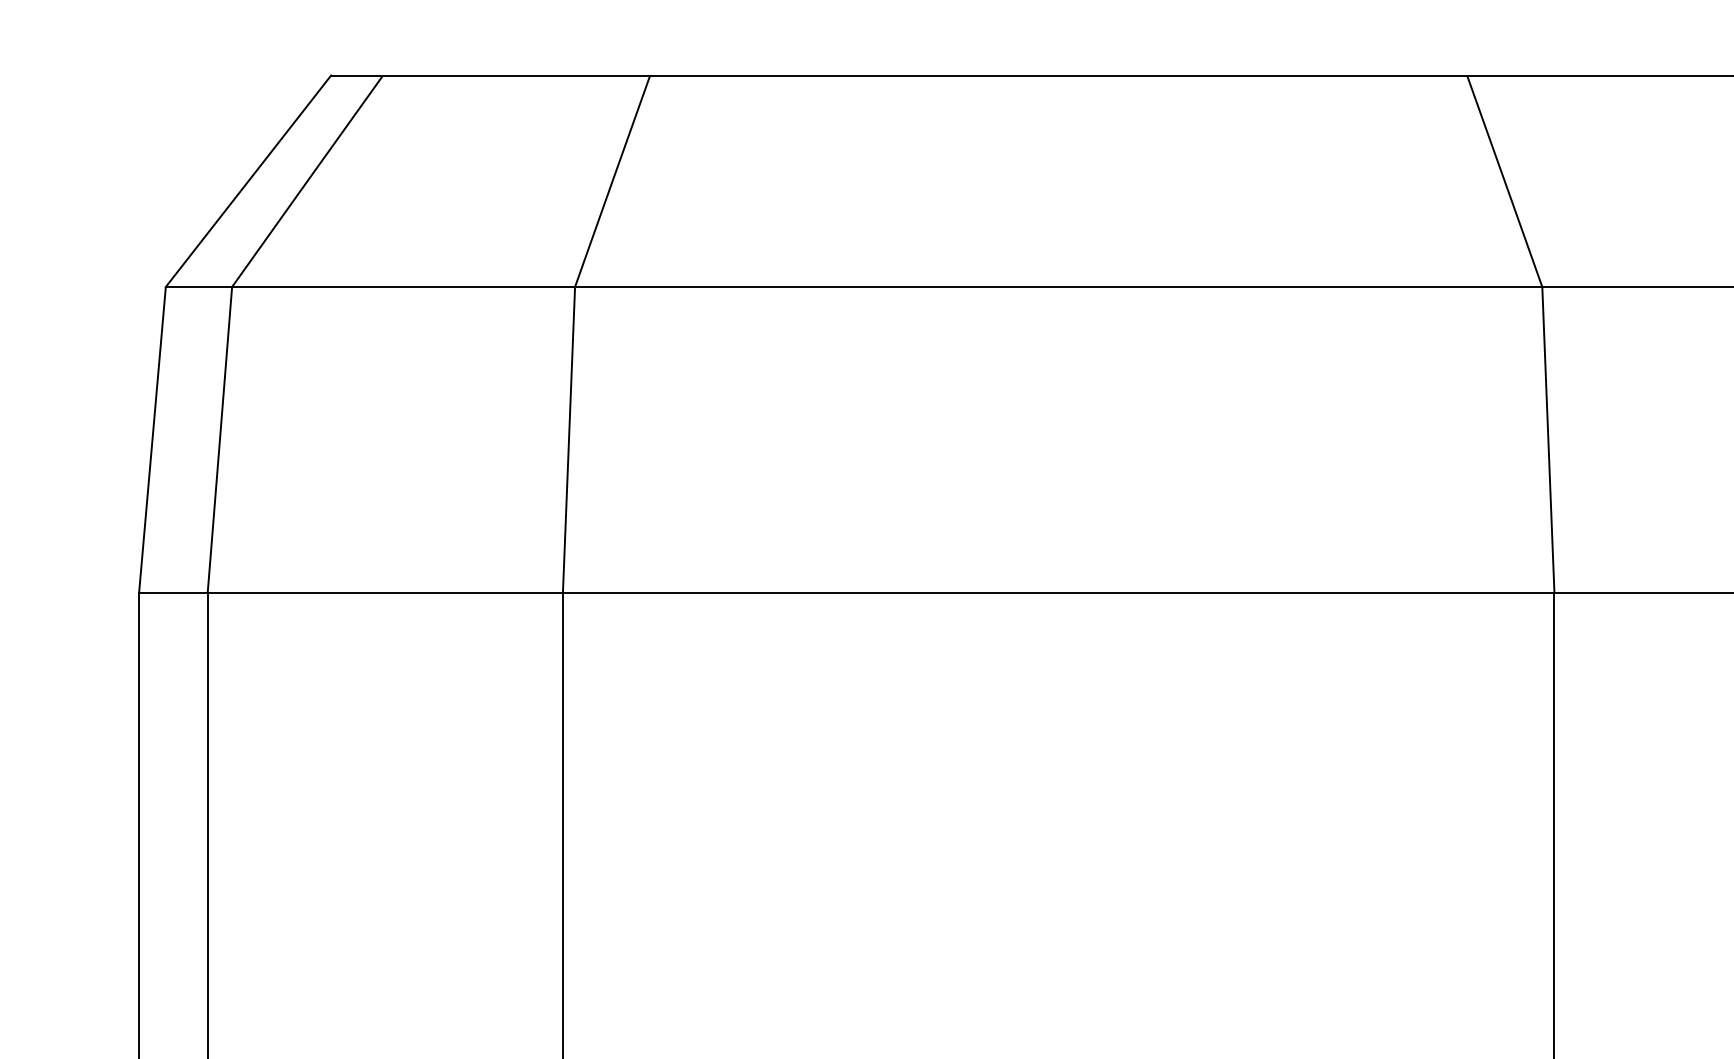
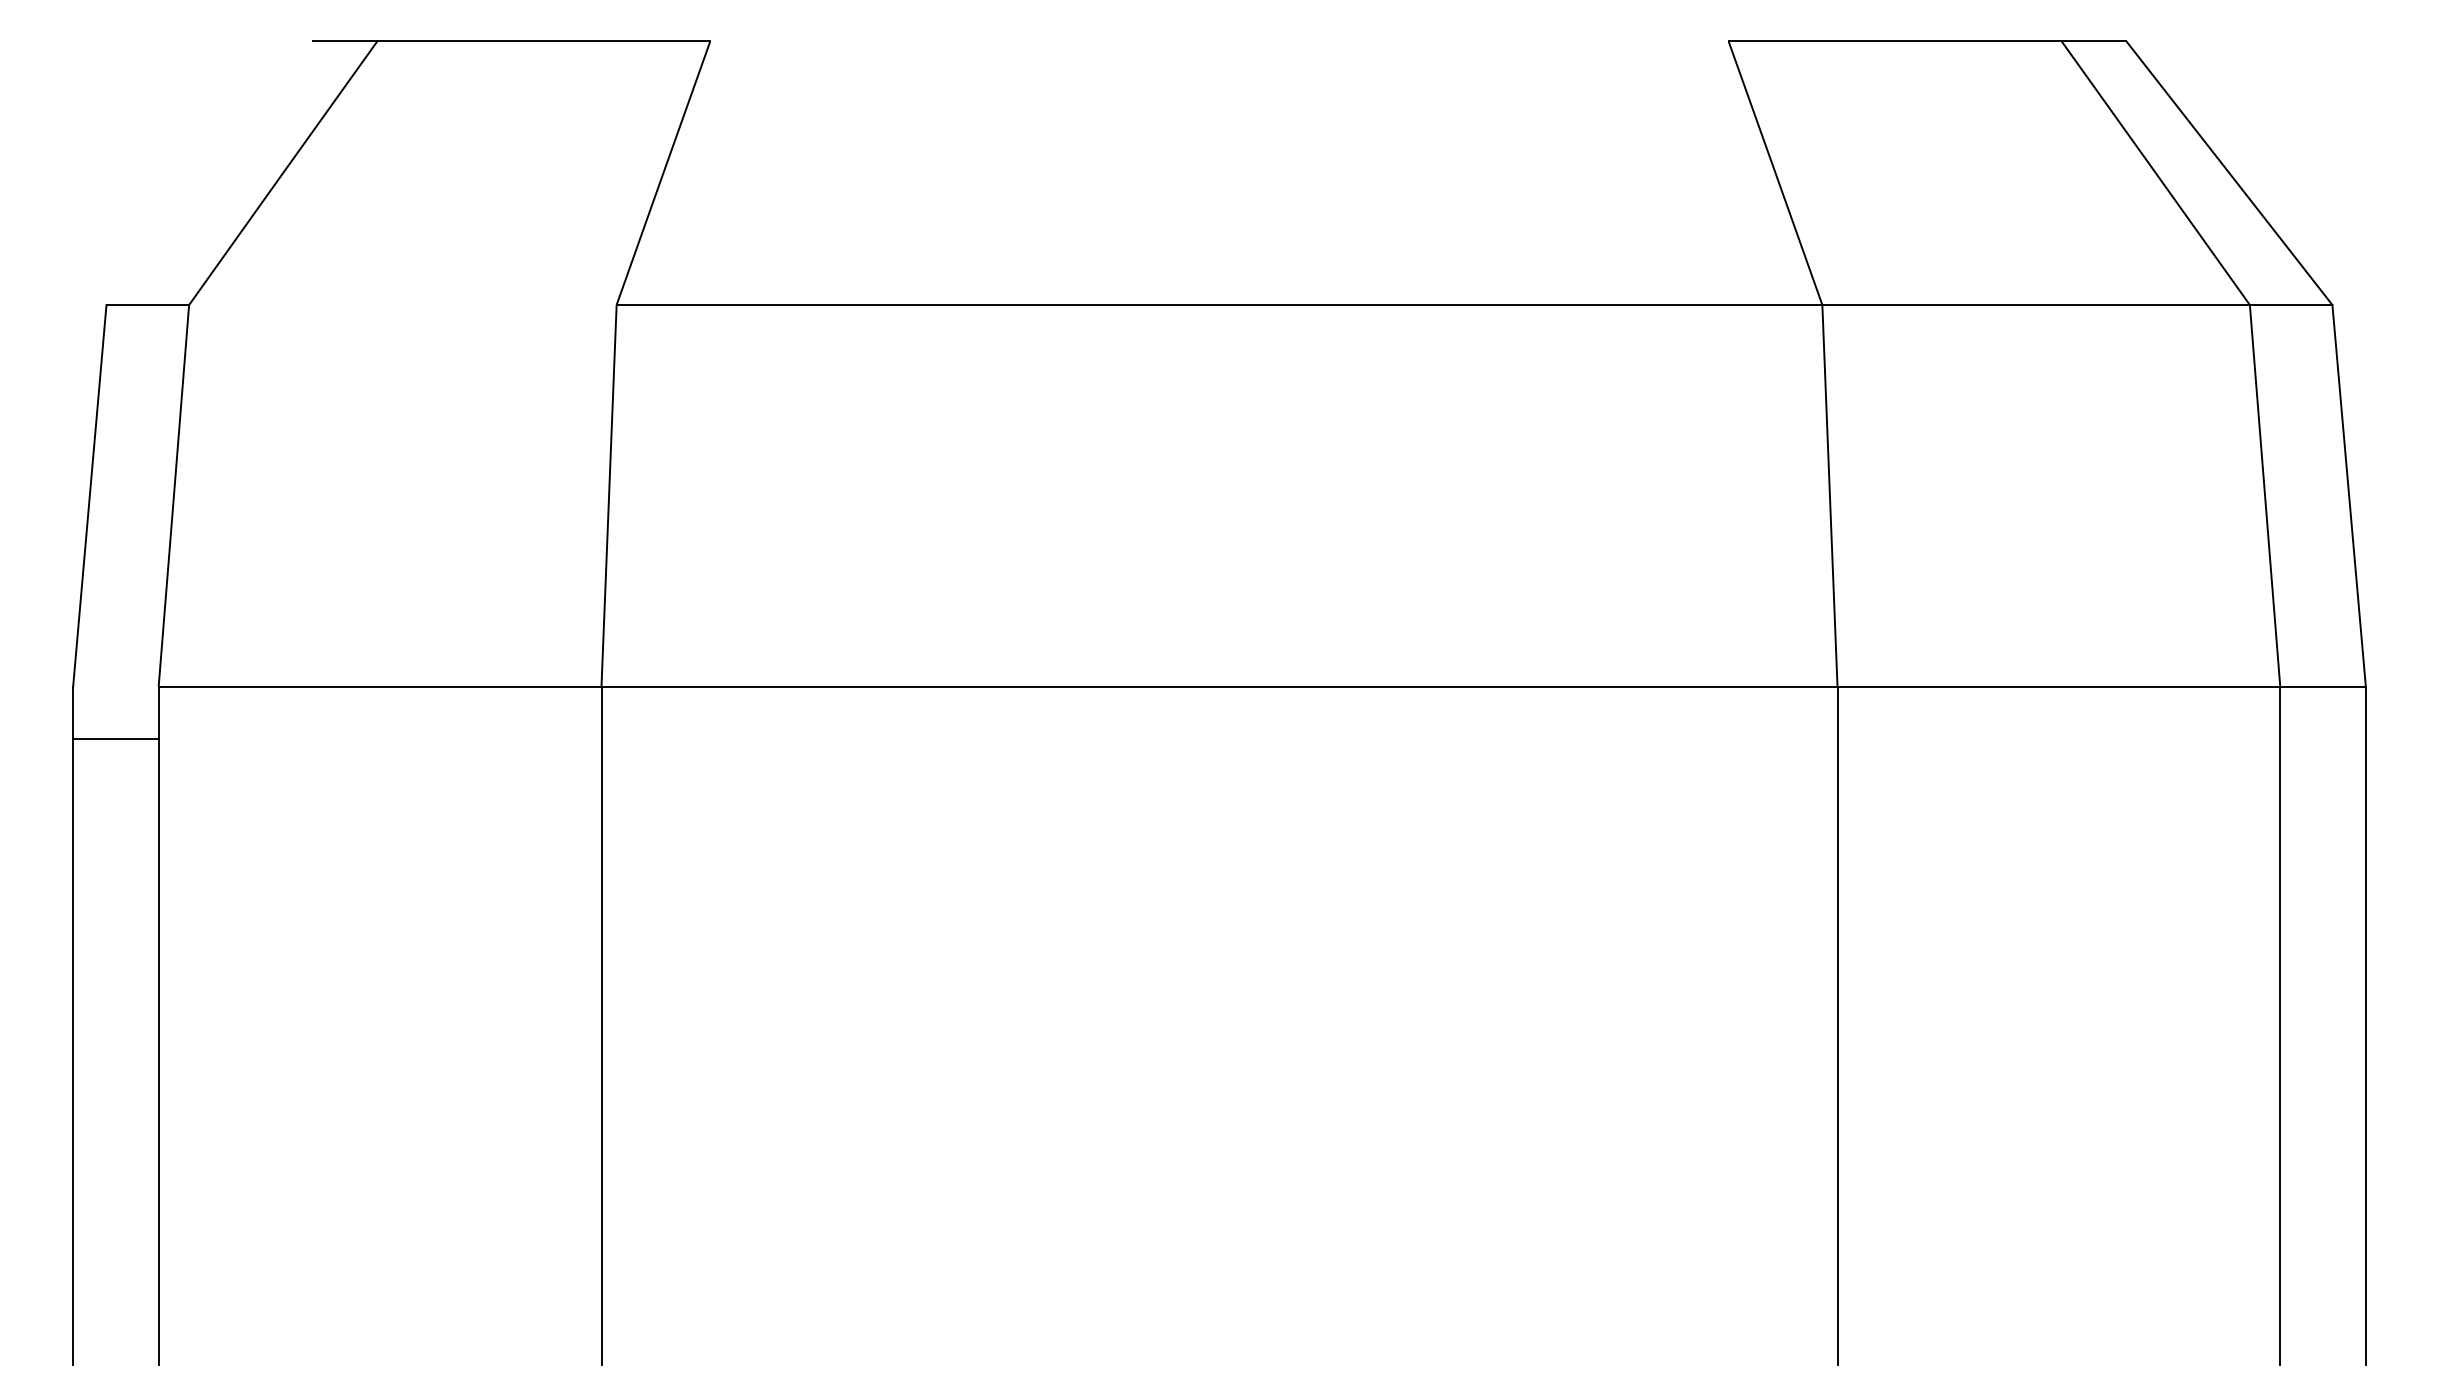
line: (1058, 75) -> (1219, 41), removed
line: (248, 181) -> (209, 173), removed
line: (403, 287) -> (402, 305), removed
line: (173, 593) -> (115, 738), moved

